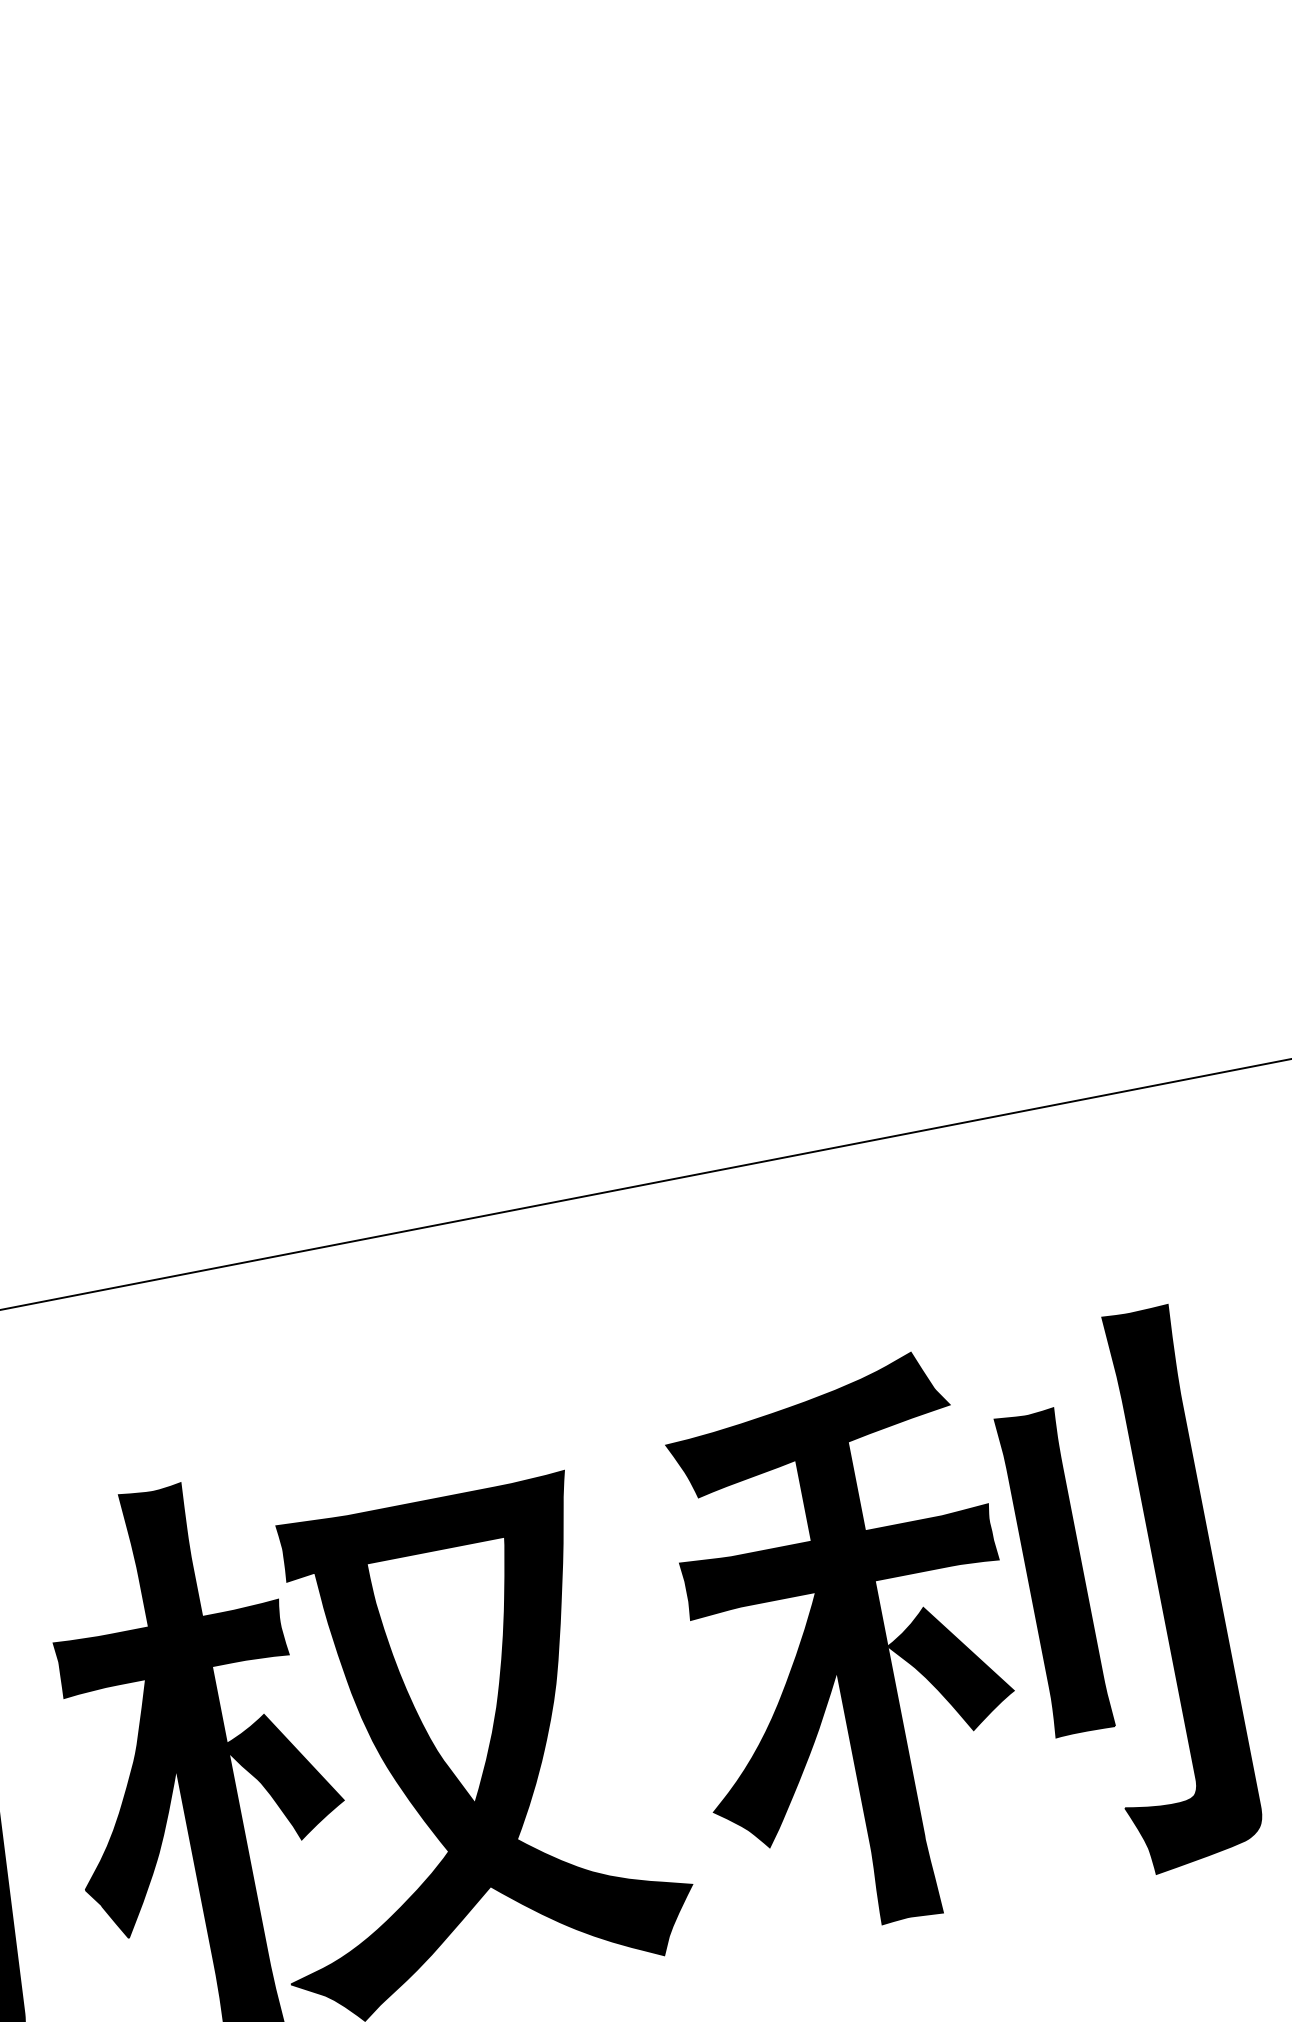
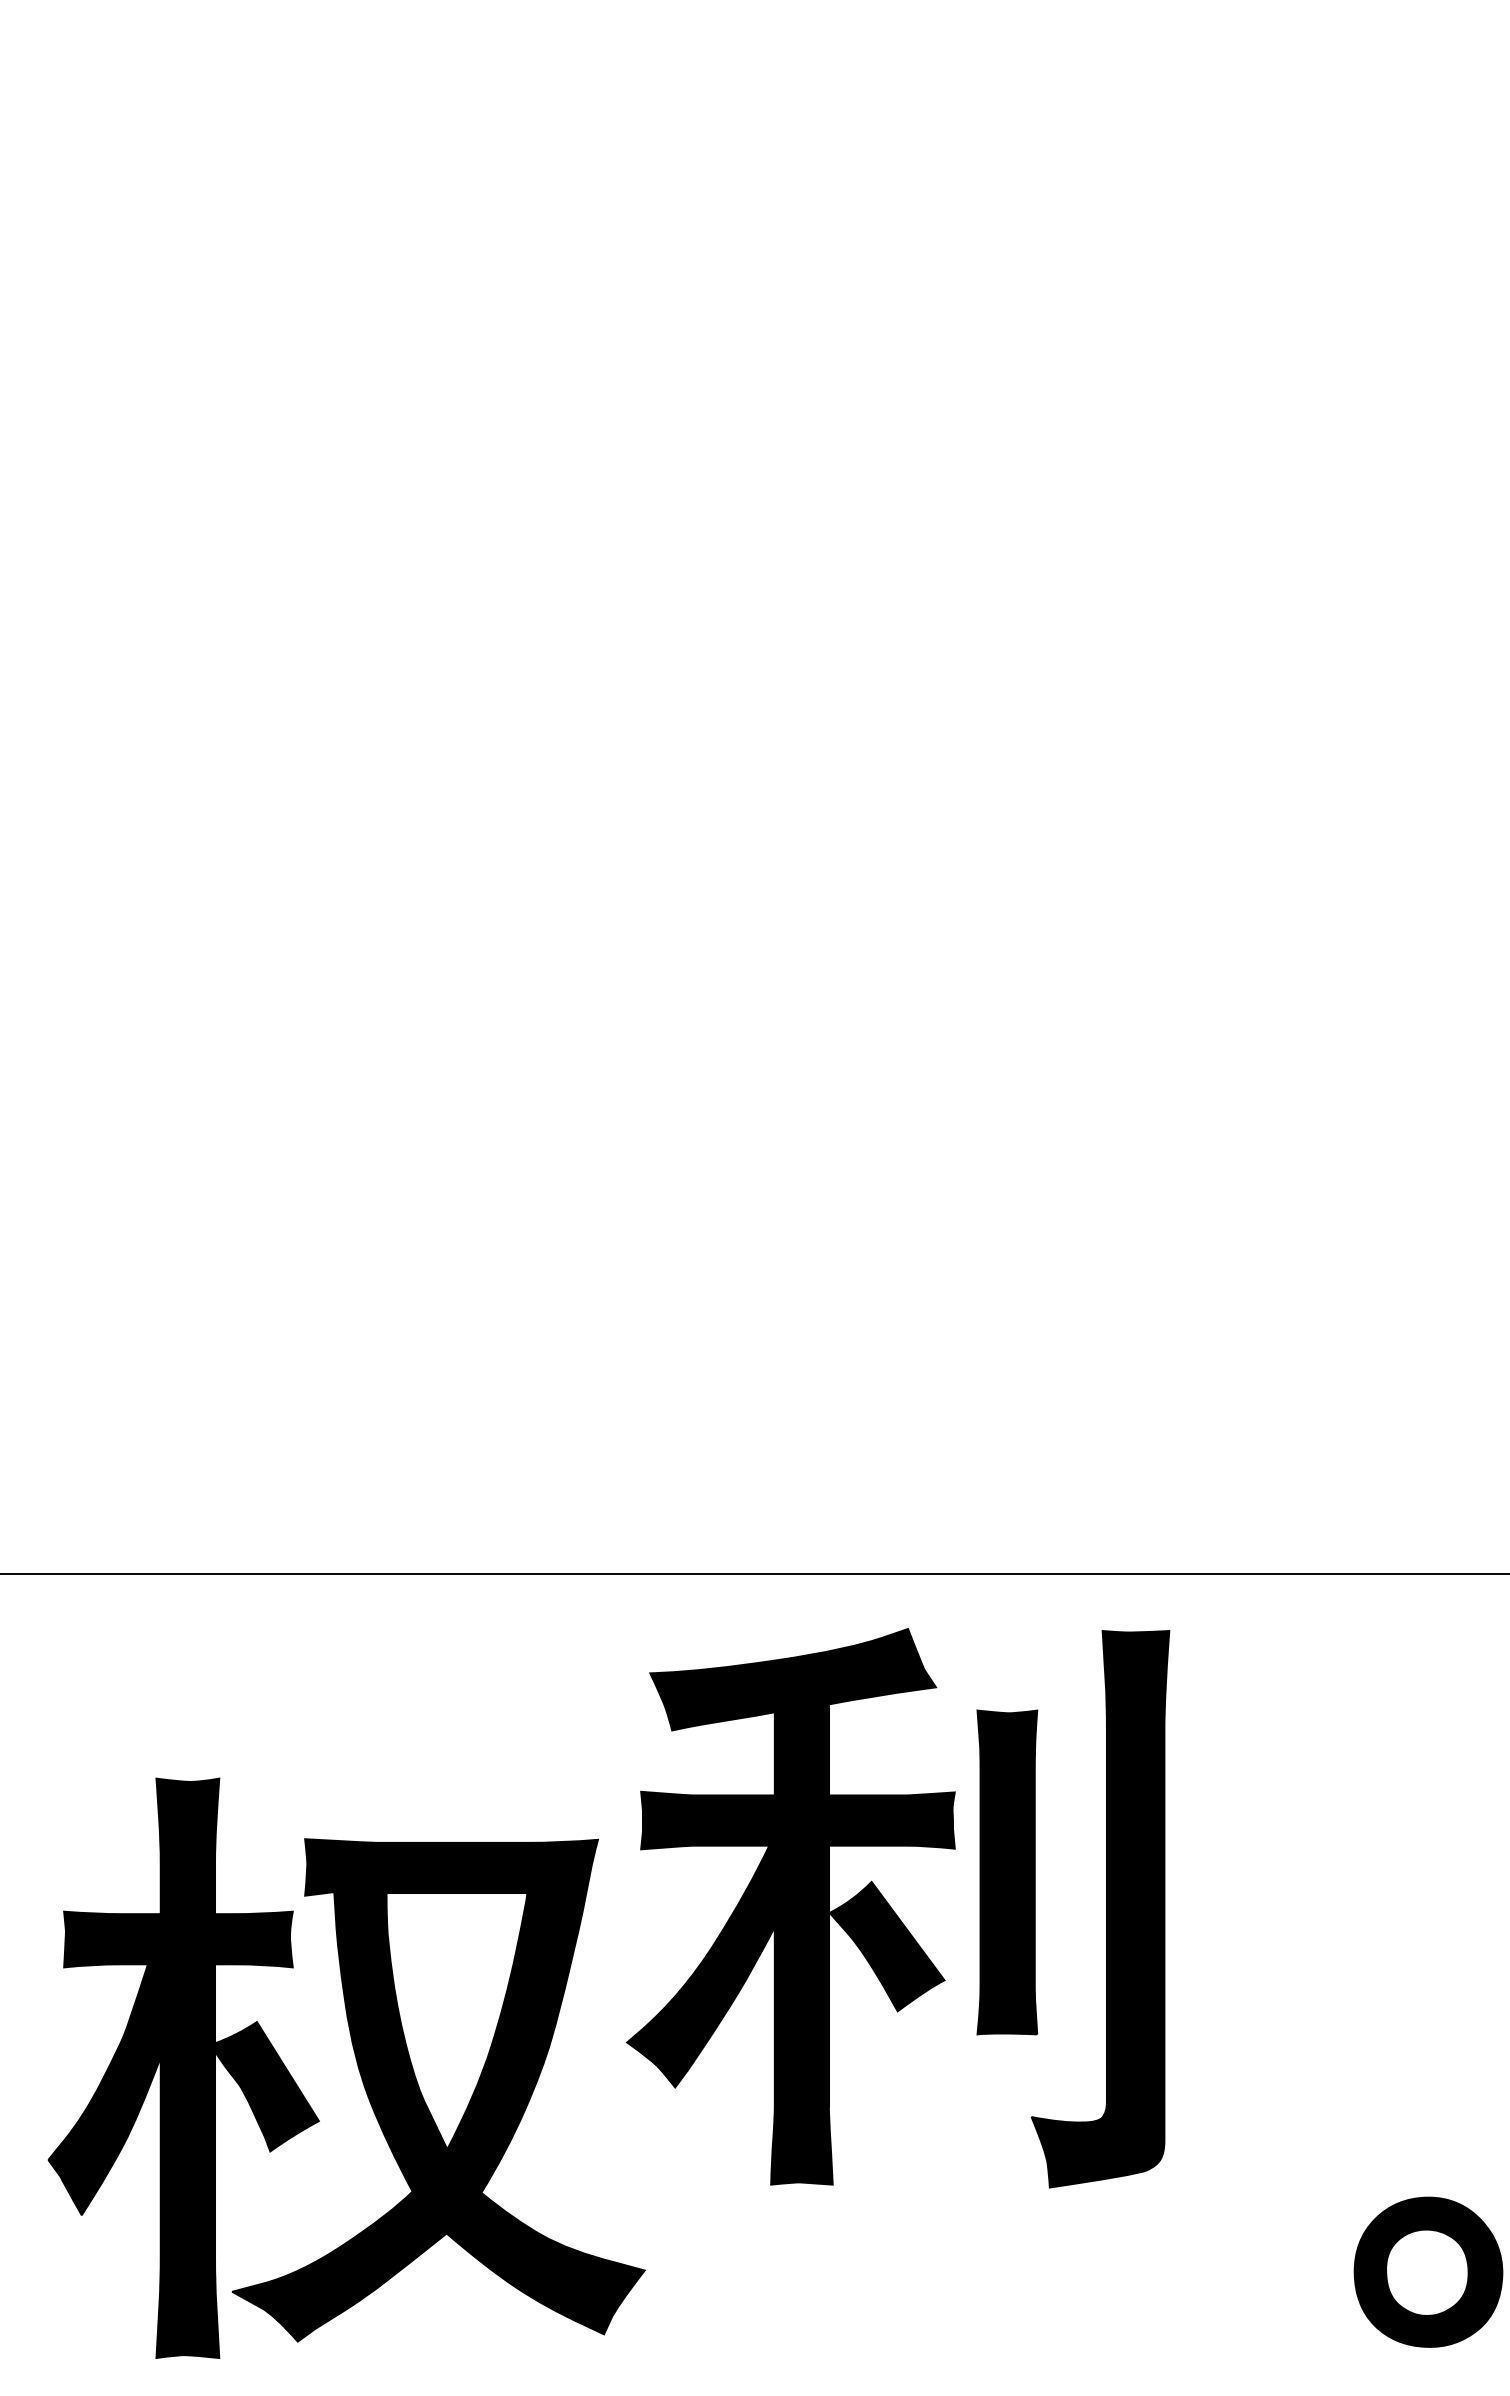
part: (954, 1628) -> (898, 1908), moved

